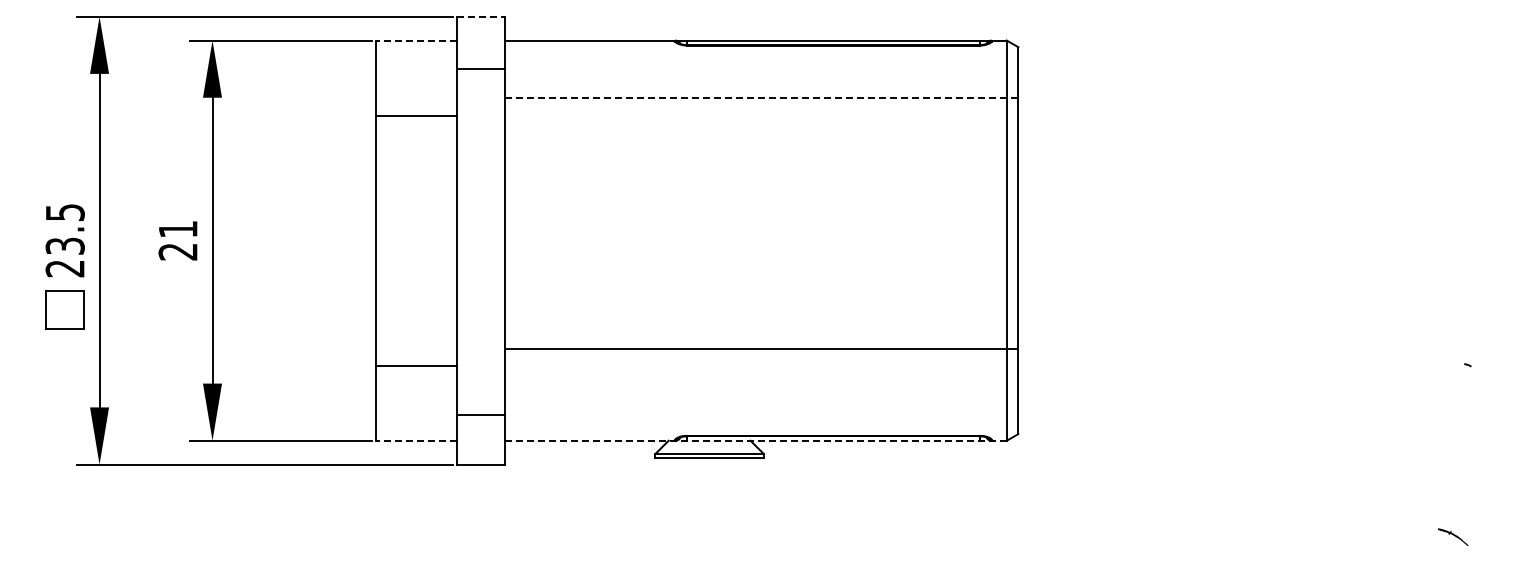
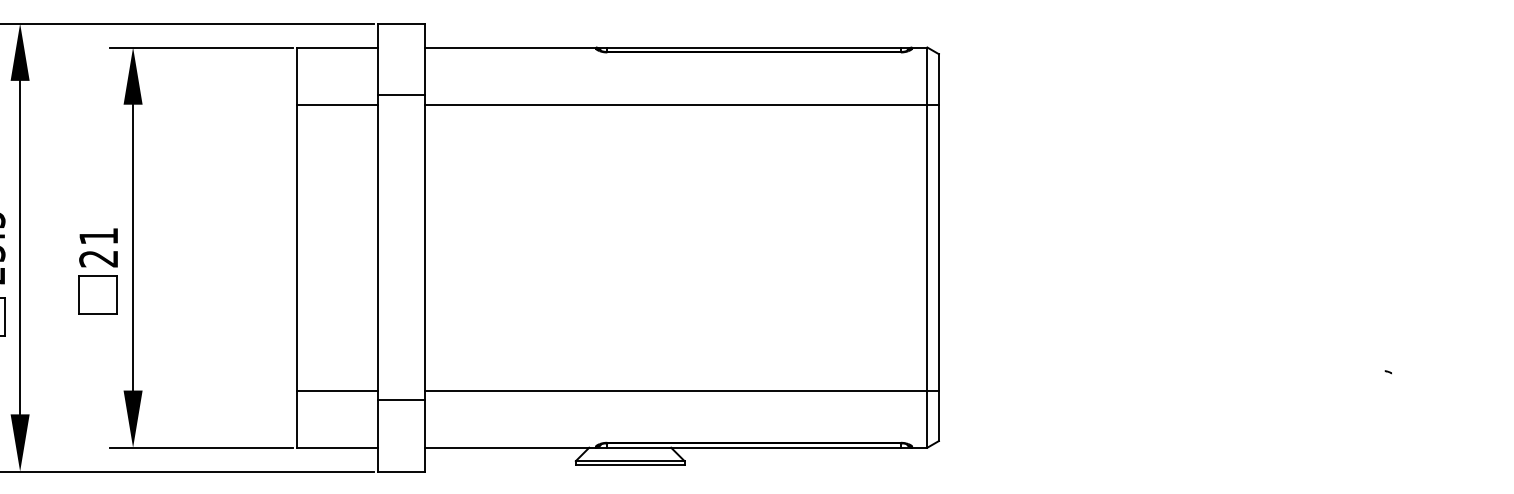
line: (480, 16) -> (401, 23), dashed -> solid
line: (416, 40) -> (337, 47), dashed -> solid
line: (480, 69) -> (401, 95), moved
line: (761, 97) -> (682, 104), dashed -> solid
line: (416, 115) -> (337, 104), moved
part: (177, 287) -> (98, 294), added
line: (761, 348) -> (682, 390), moved
line: (416, 365) -> (337, 390), moved
line: (480, 415) -> (401, 400), moved
line: (416, 440) -> (337, 447), dashed -> solid
line: (755, 440) -> (676, 447), dashed -> solid

